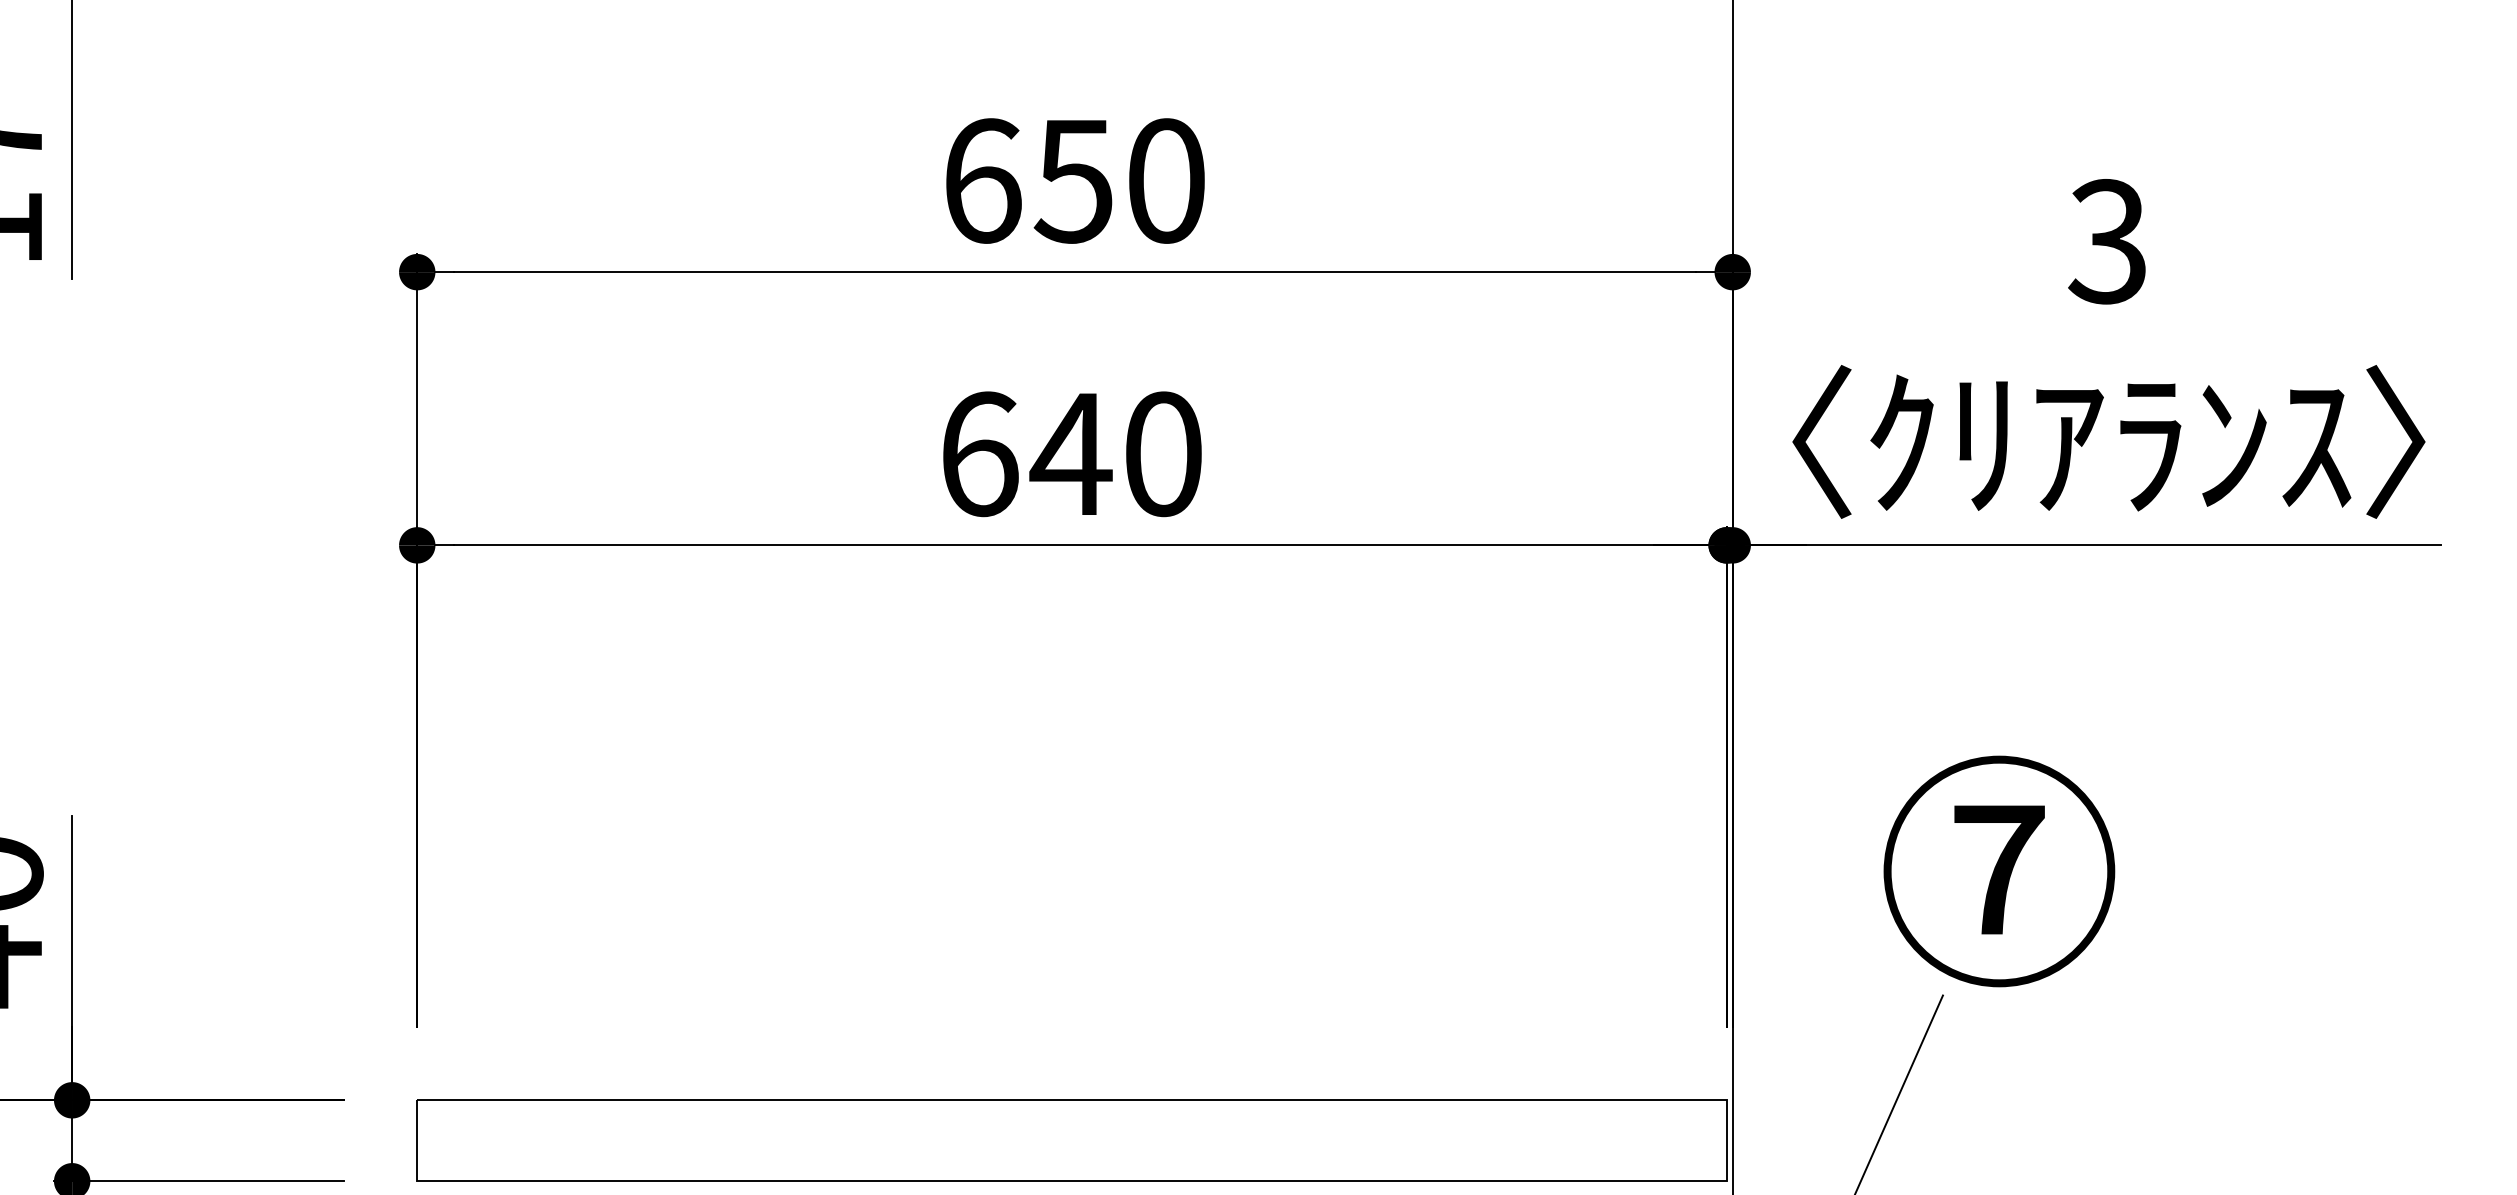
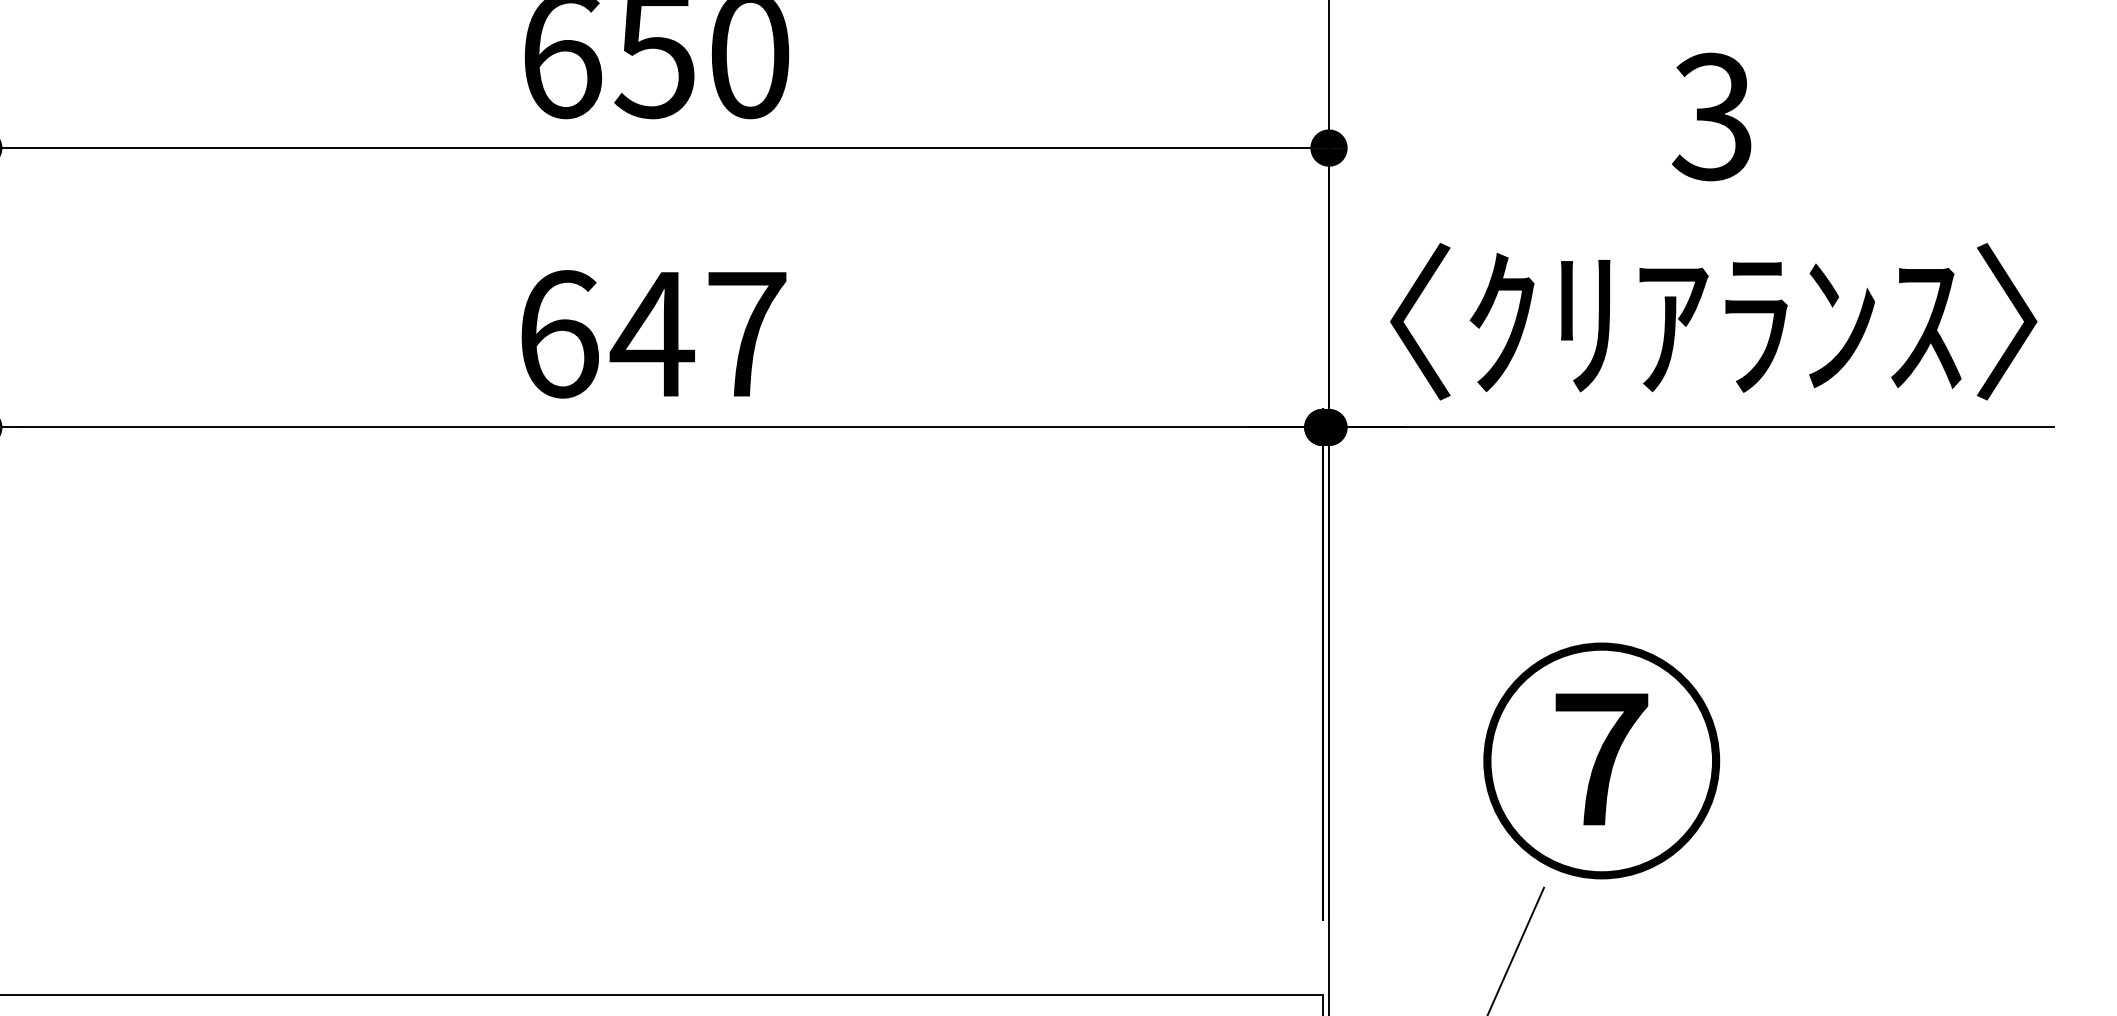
text: (1163, 454) -> (746, 334), 640 -> 647

